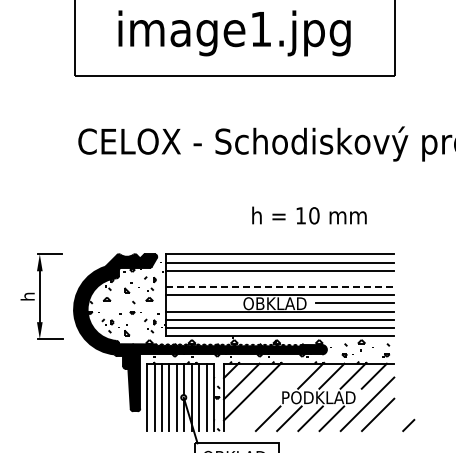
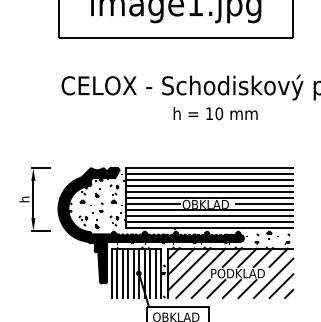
text: (309, 215) -> (215, 113), moved
line: (280, 278) -> (209, 186), added
line: (280, 287) -> (209, 192), dashed -> solid
line: (202, 303) -> (152, 204), added
line: (268, 397) -> (201, 273), added
line: (408, 425) -> (289, 293), moved

